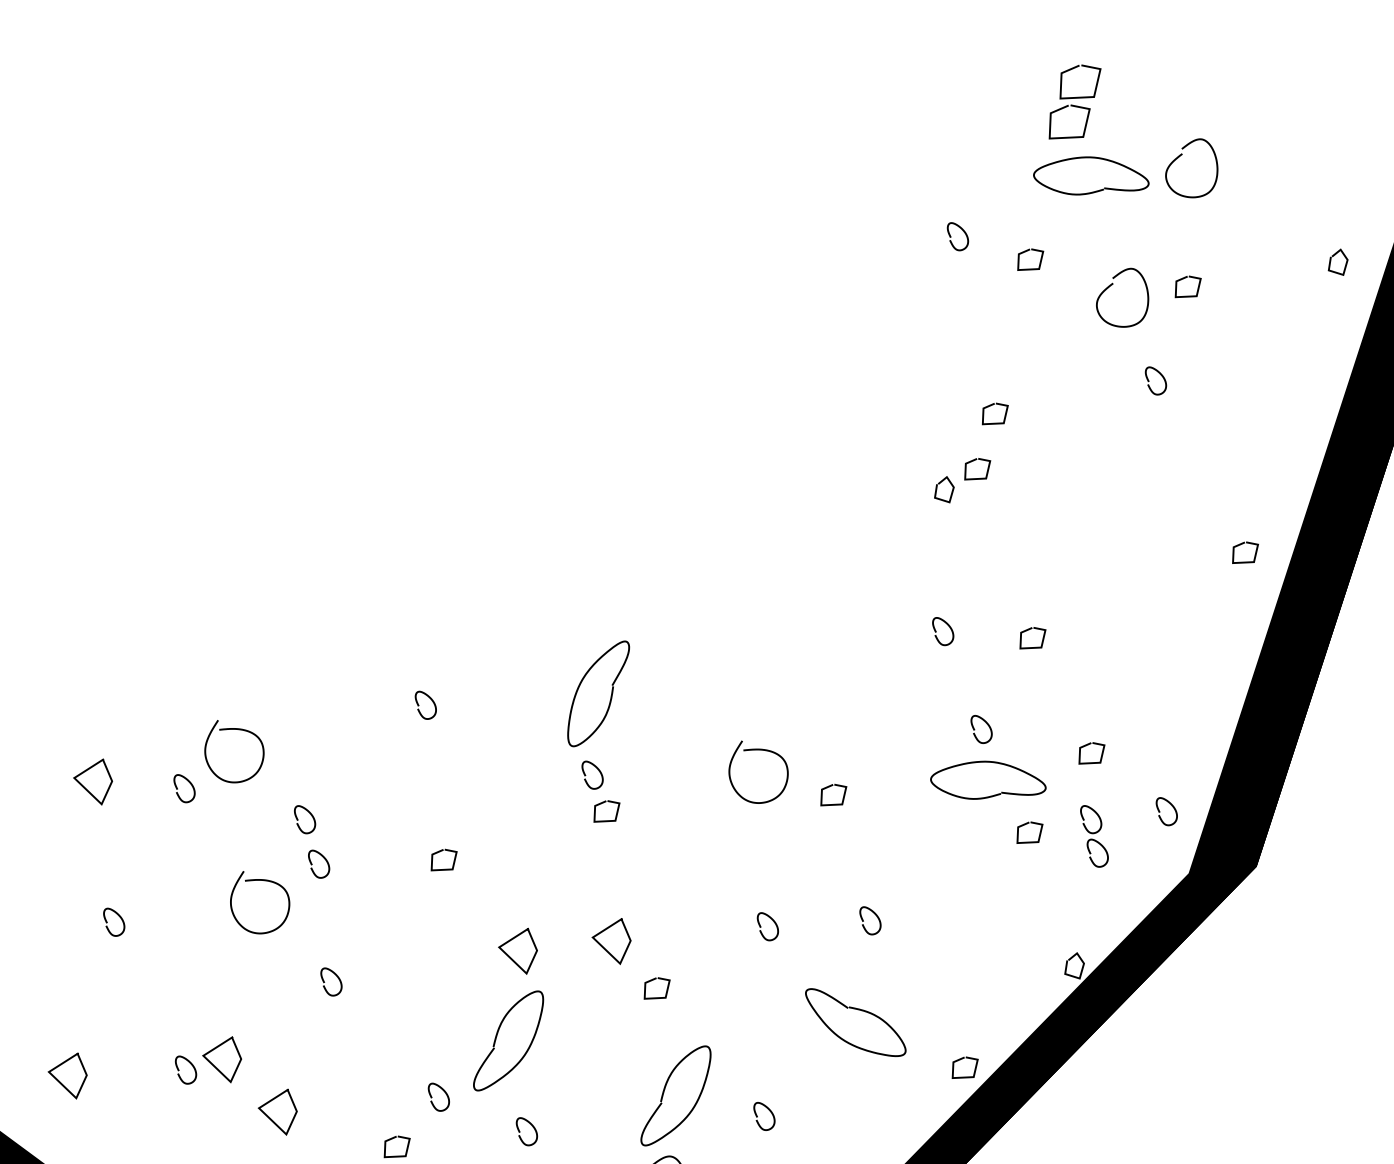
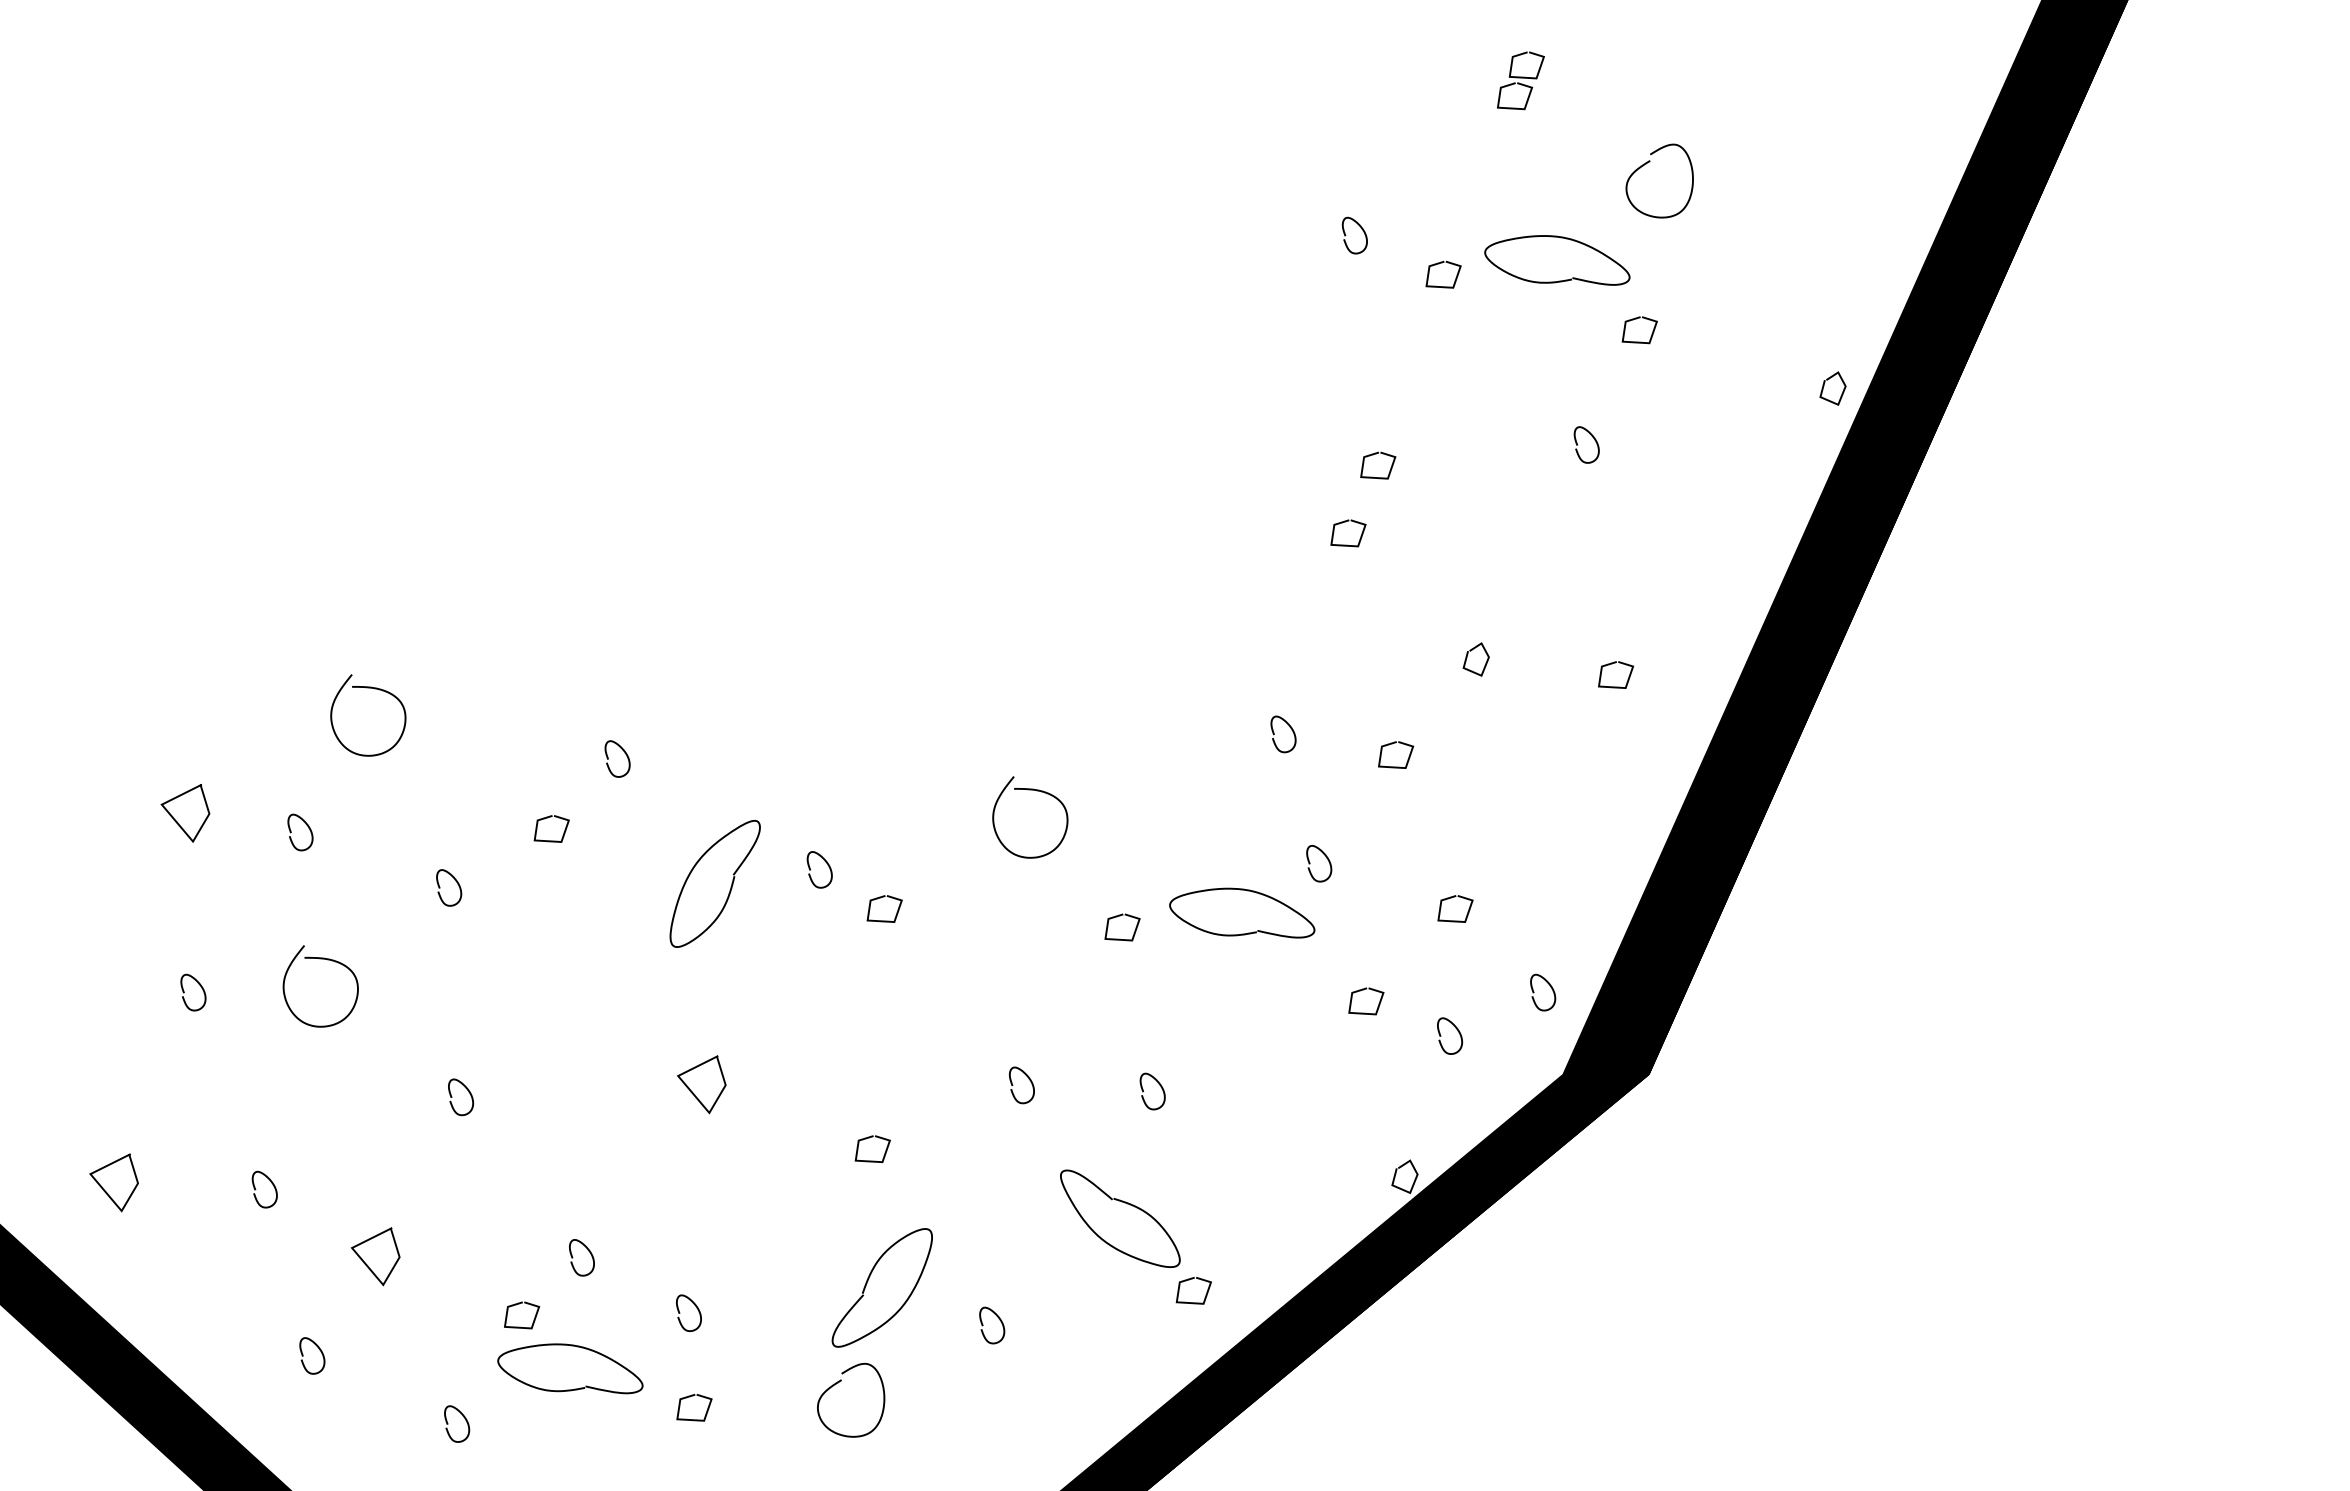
part: (1074, 101) -> (1520, 80), size x0.62
curve: (1093, 191) -> (1558, 280), moved
curve: (1331, 261) -> (1824, 386), moved
curve: (1112, 284) -> (1544, 317), removed
curve: (937, 490) -> (1467, 658), moved
curve: (1241, 544) -> (1612, 664), moved
curve: (610, 694) -> (730, 886), moved
curve: (236, 730) -> (374, 689), moved
curve: (761, 750) -> (1036, 791), moved
curve: (994, 794) -> (1248, 932), moved
curve: (602, 803) -> (880, 898), moved
curve: (1097, 816) -> (1454, 989), removed
curve: (439, 852) -> (547, 818), moved
curve: (324, 859) -> (468, 941), removed
curve: (263, 881) -> (327, 960), moved
line: (606, 949) -> (813, 1092), removed
curve: (497, 1037) -> (663, 1189), removed
curve: (960, 1060) -> (1189, 1280), moved
line: (214, 1065) -> (301, 1187), removed

